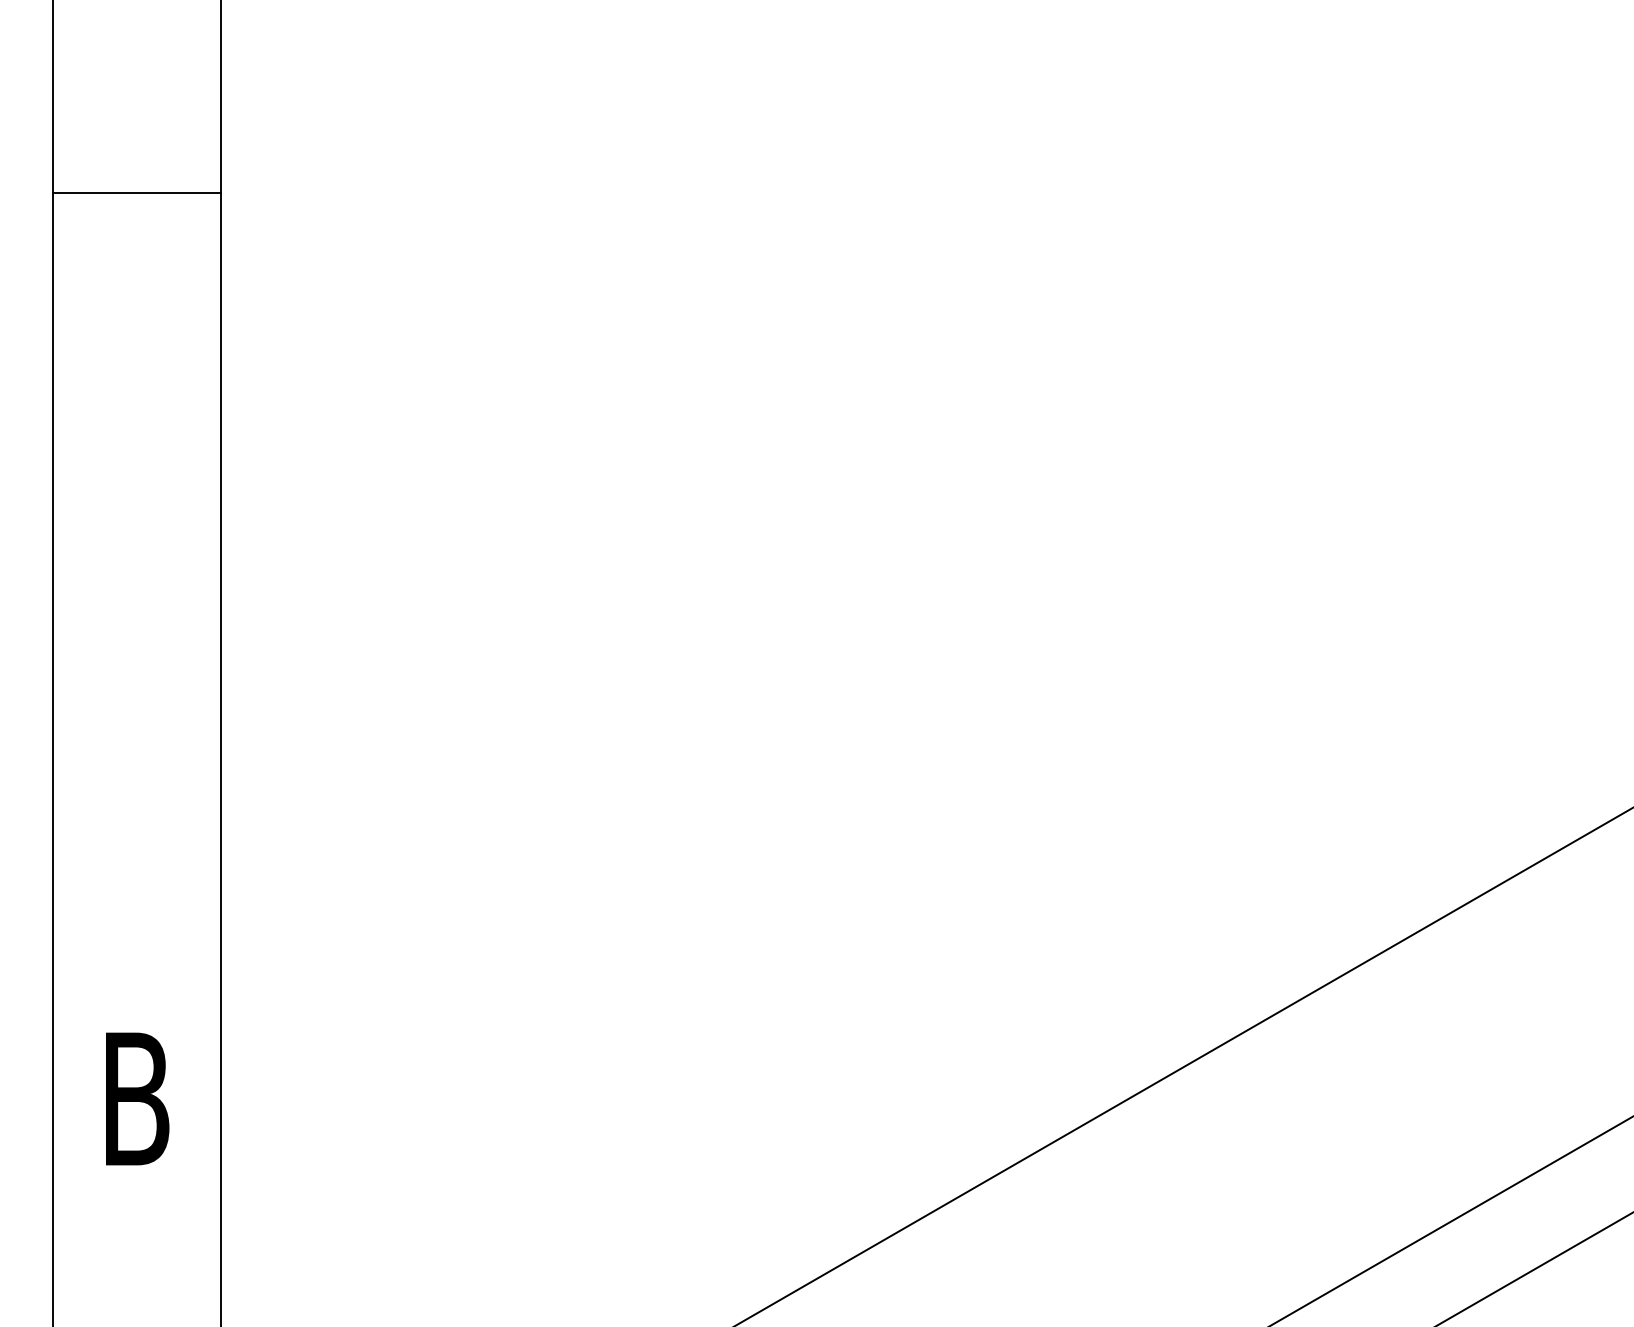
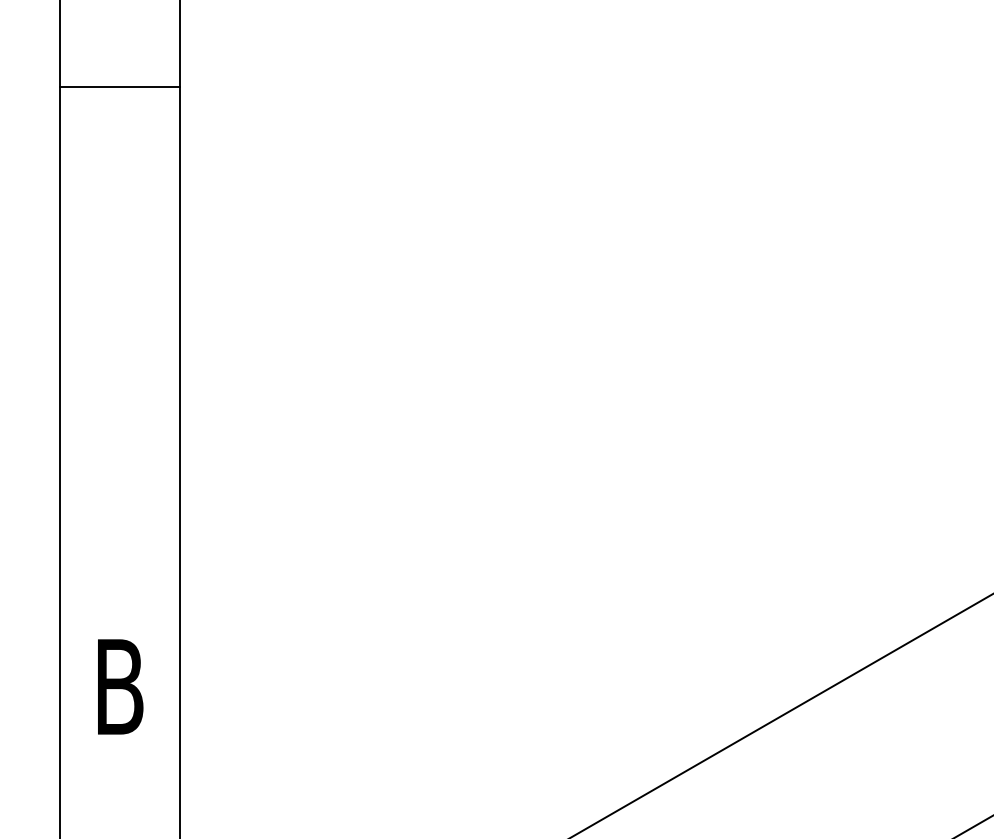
line: (136, 192) -> (119, 86), moved

